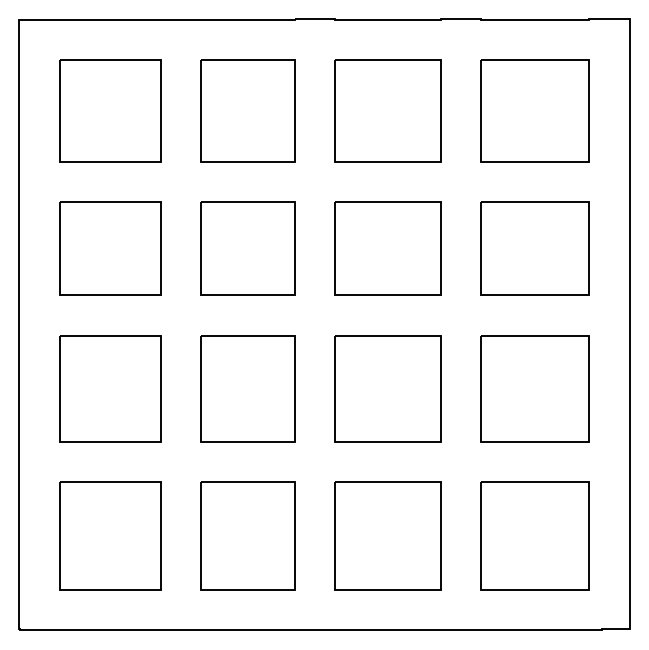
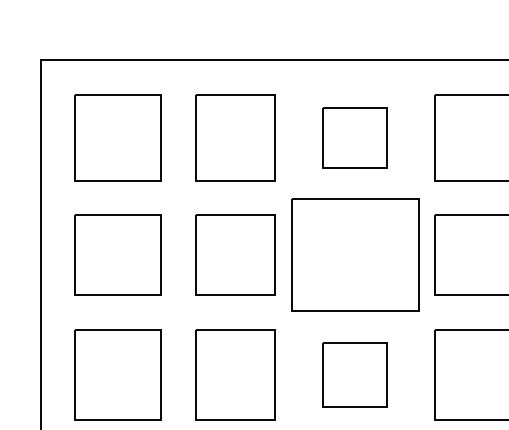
part: (387, 110) -> (354, 137), size x0.7
part: (387, 248) -> (354, 255), size x1.4
part: (387, 388) -> (354, 374), size x0.7

